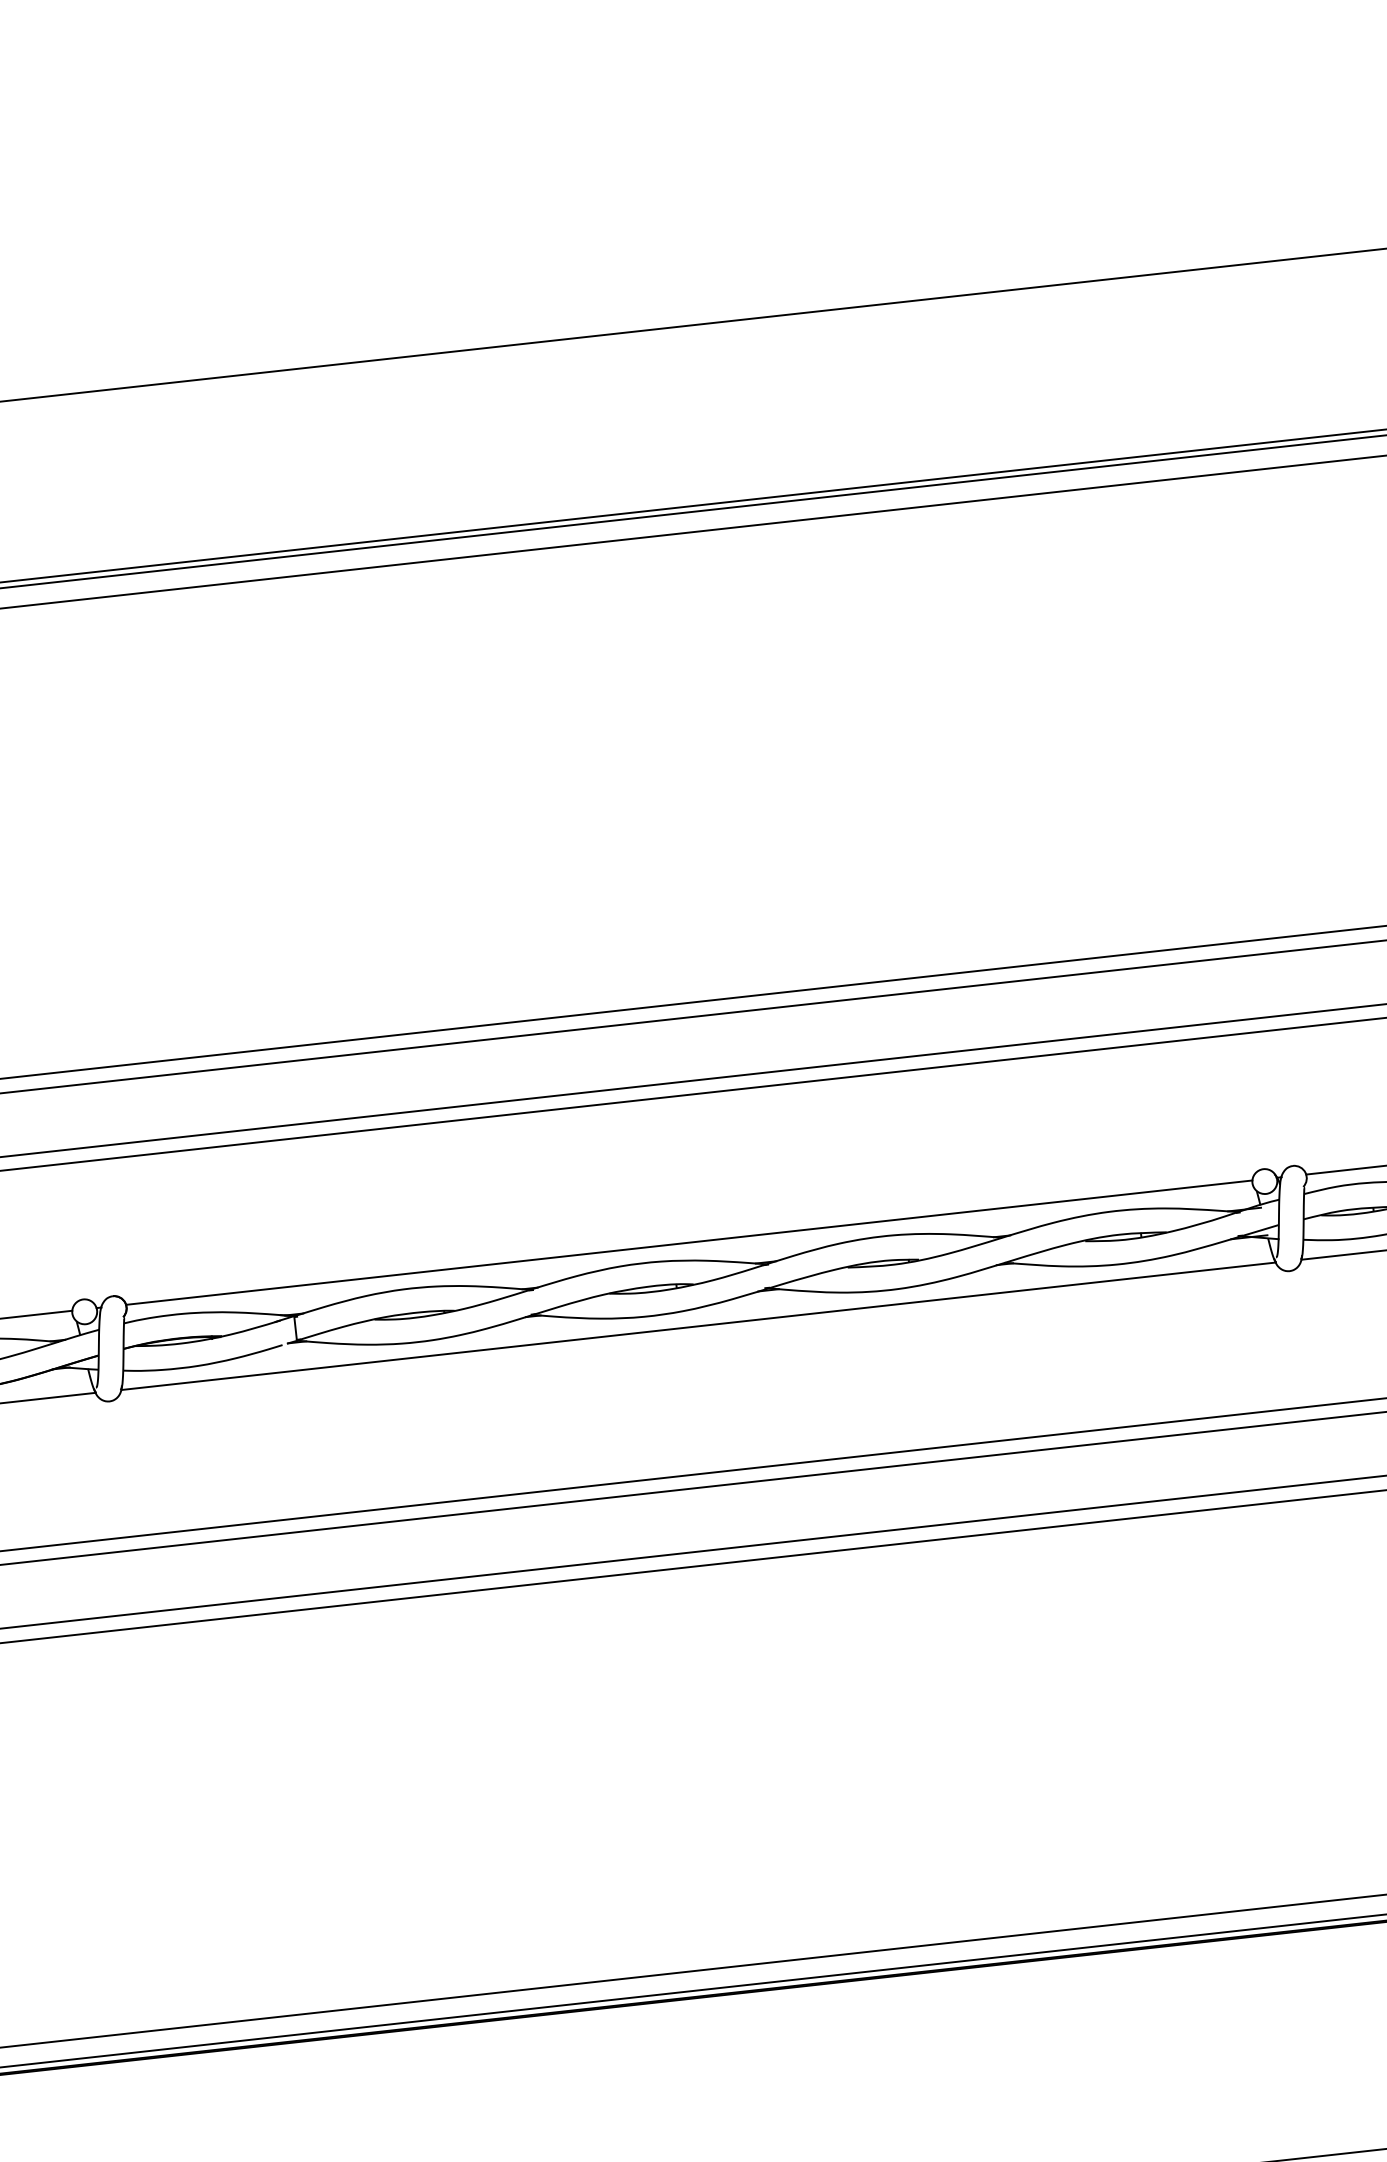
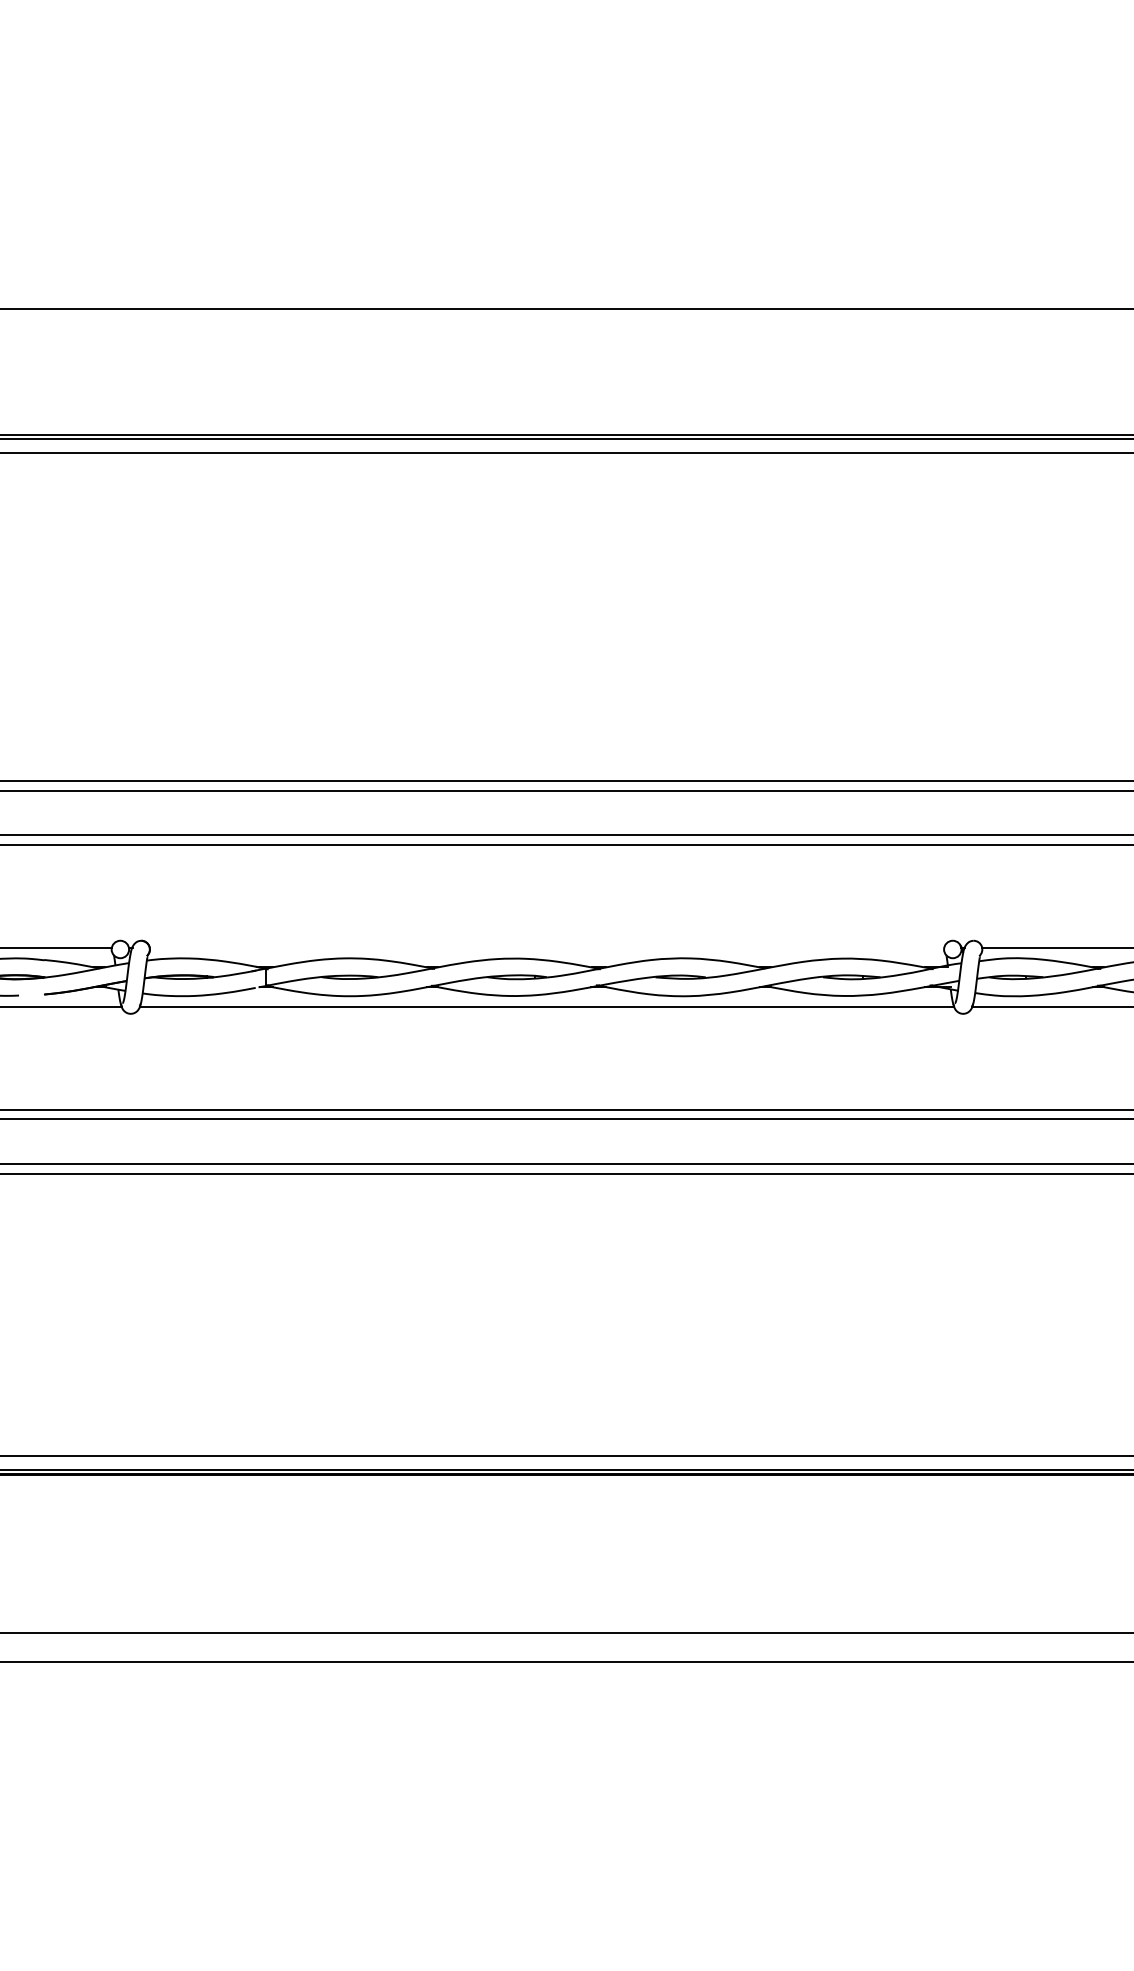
line: (688, 1242) -> (546, 947), removed

